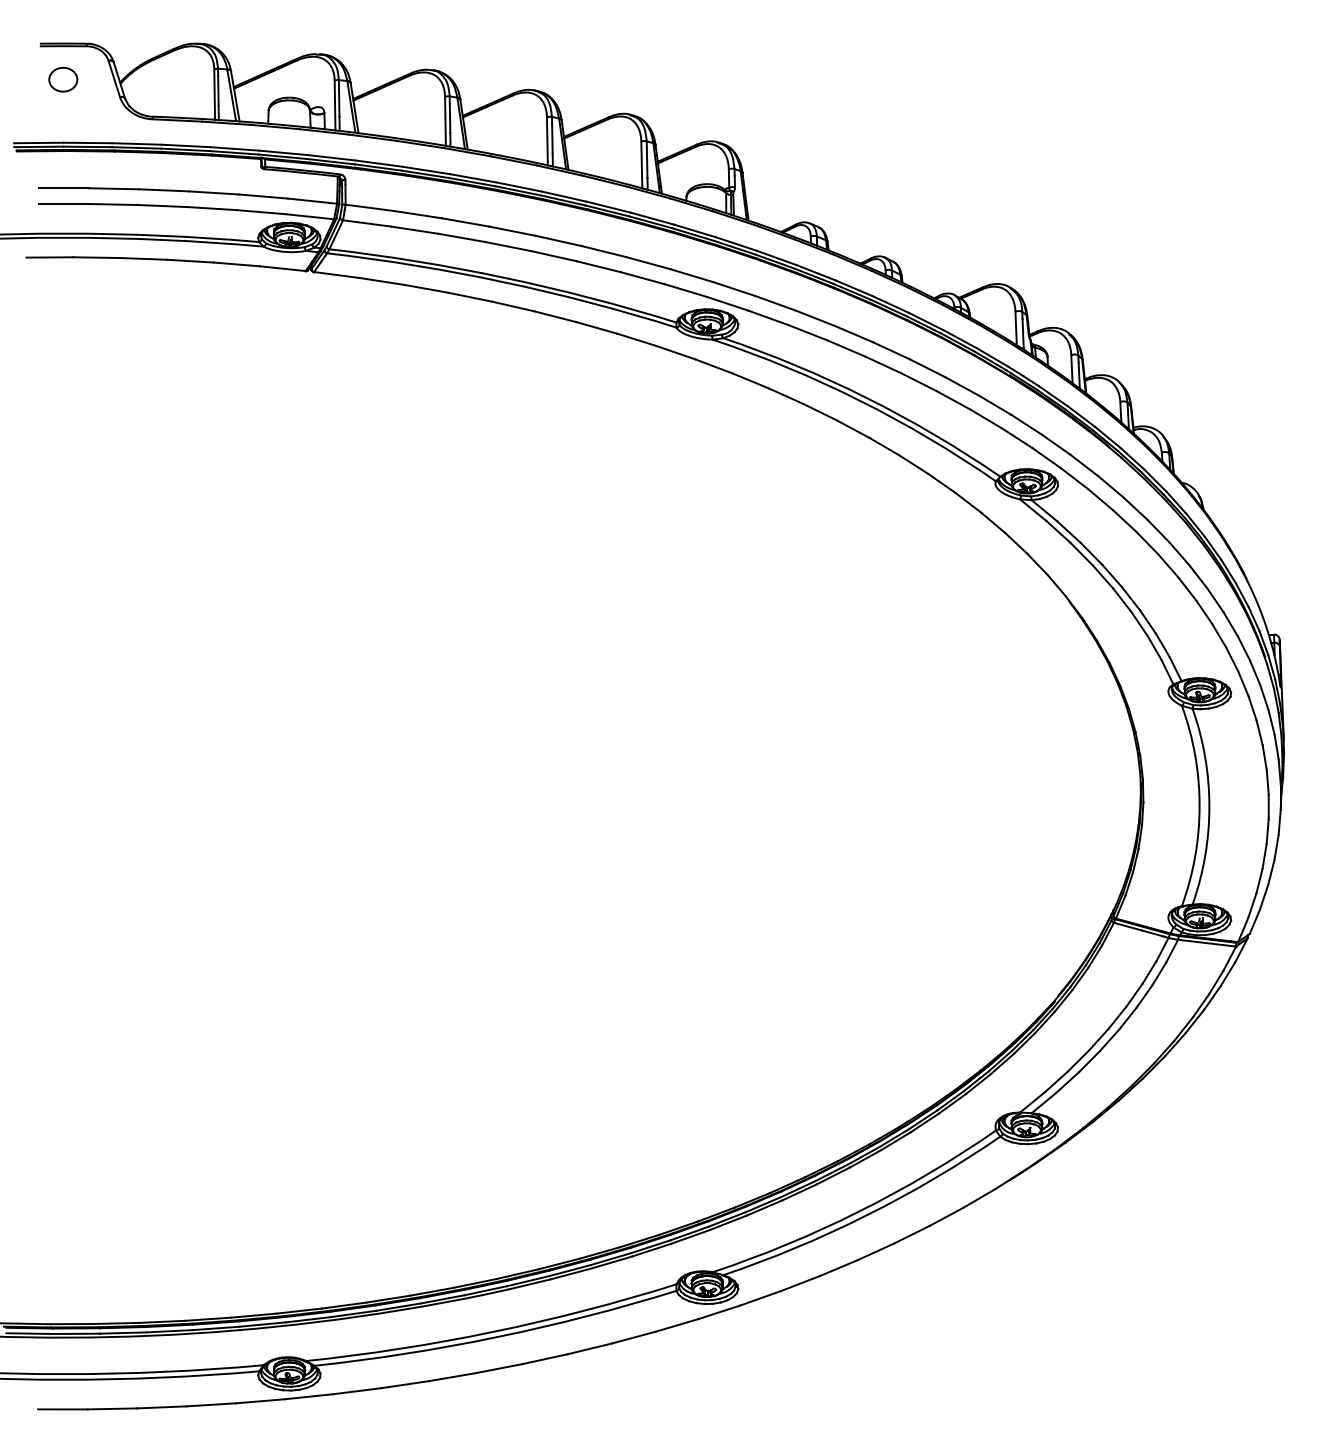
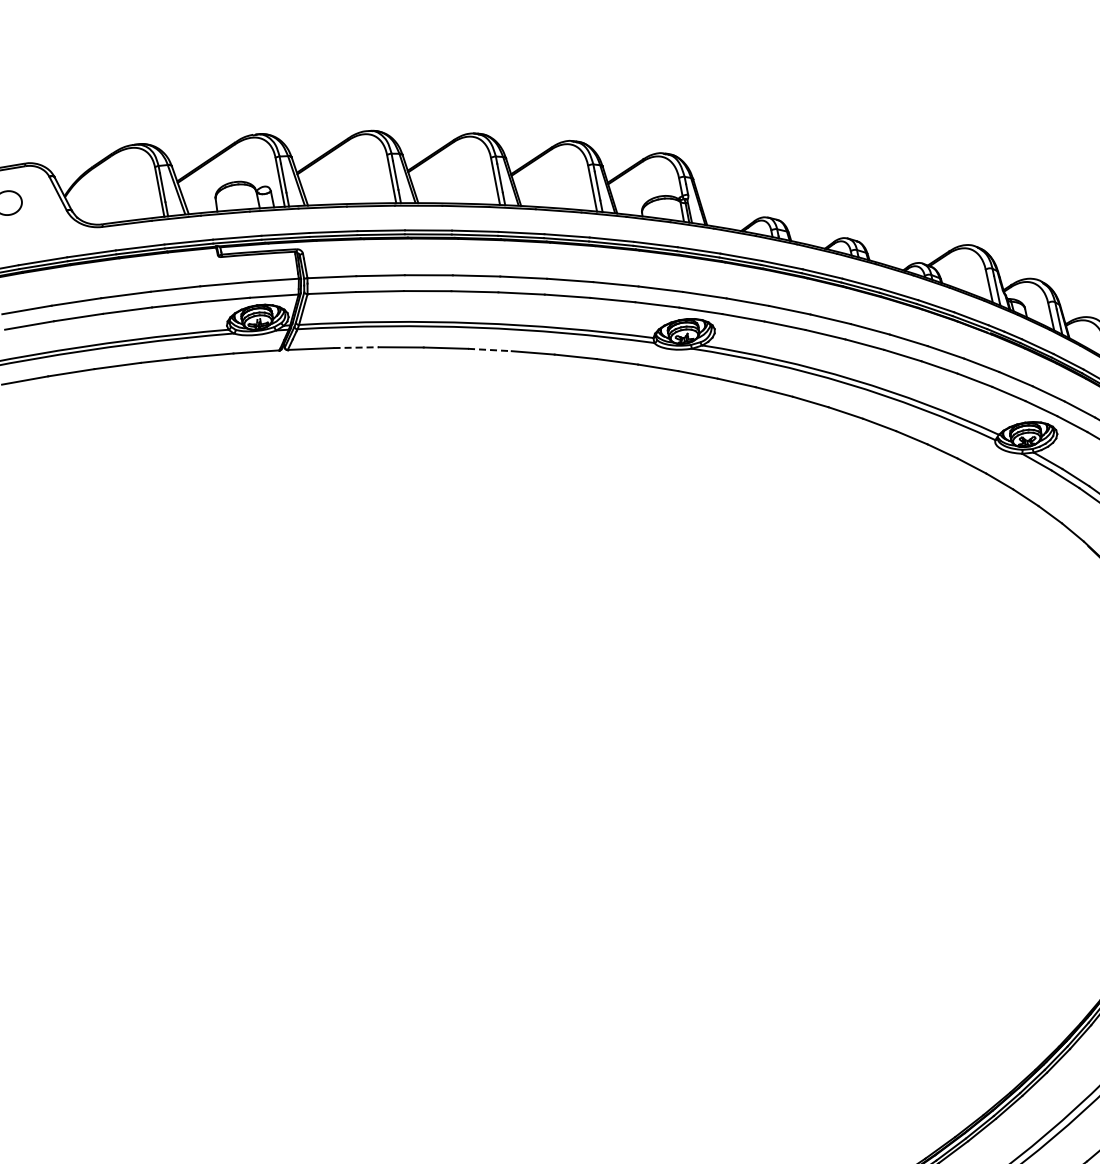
line: (381, 281) -> (355, 347), solid -> dashed
line: (513, 306) -> (490, 349), solid -> dashed

